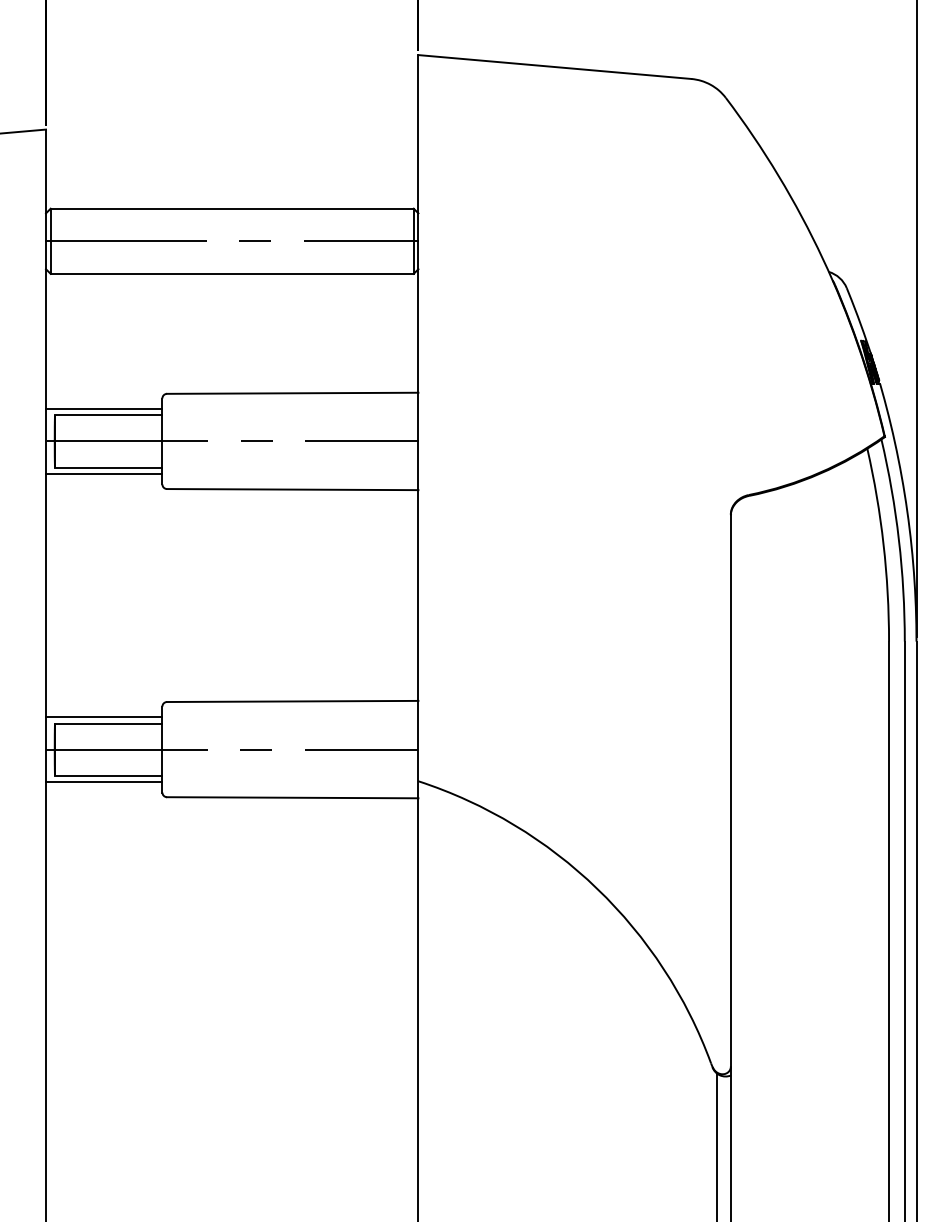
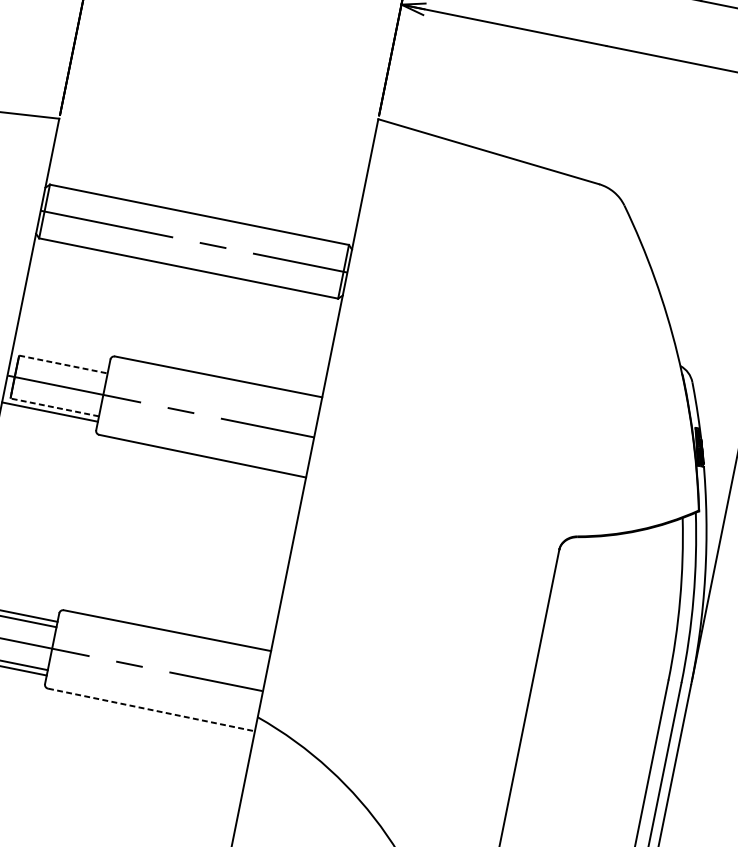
line: (104, 408) -> (61, 358), removed
line: (108, 415) -> (63, 364), solid -> dashed
line: (108, 467) -> (54, 407), solid -> dashed
line: (292, 797) -> (151, 709), solid -> dashed

